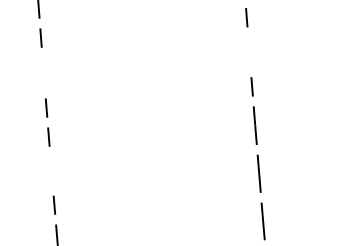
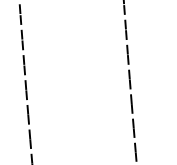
line: (248, 51) -> (128, 66), added
line: (44, 70) -> (25, 76), added
line: (52, 170) -> (29, 126), added

